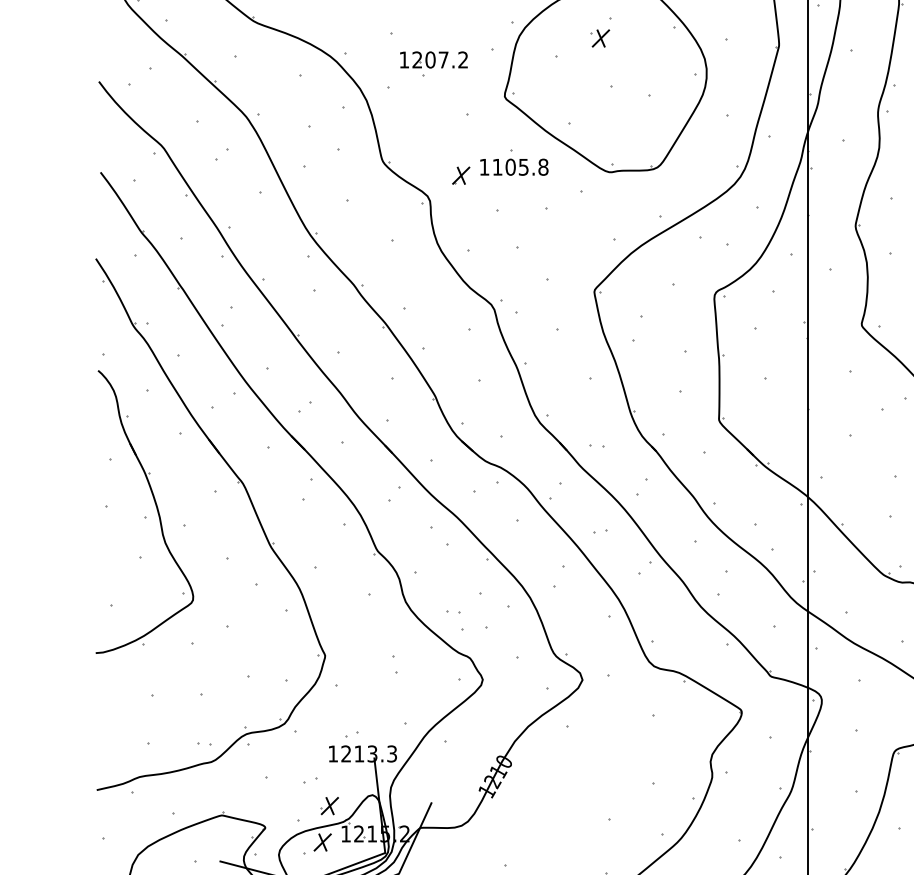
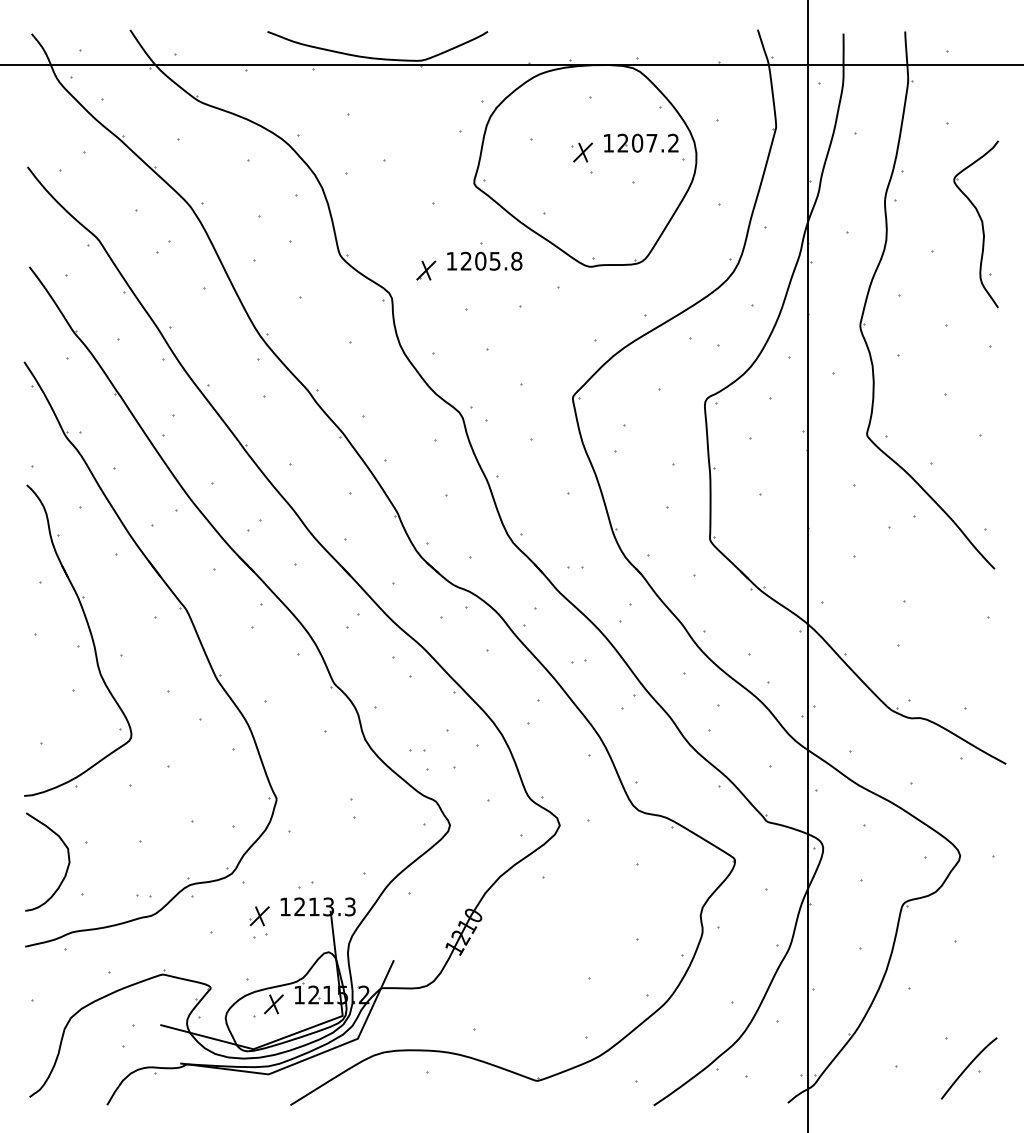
part: (599, 38) -> (581, 152), moved
part: (434, 59) -> (641, 142), moved
text: (496, 166) -> (465, 260), 1105.8 -> 1205.8
curve: (134, 719) -> (66, 868), added
part: (329, 806) -> (259, 916), moved

